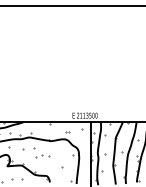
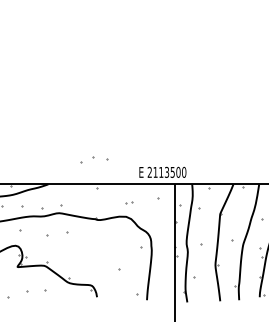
part: (42, 156) -> (94, 160), moved

